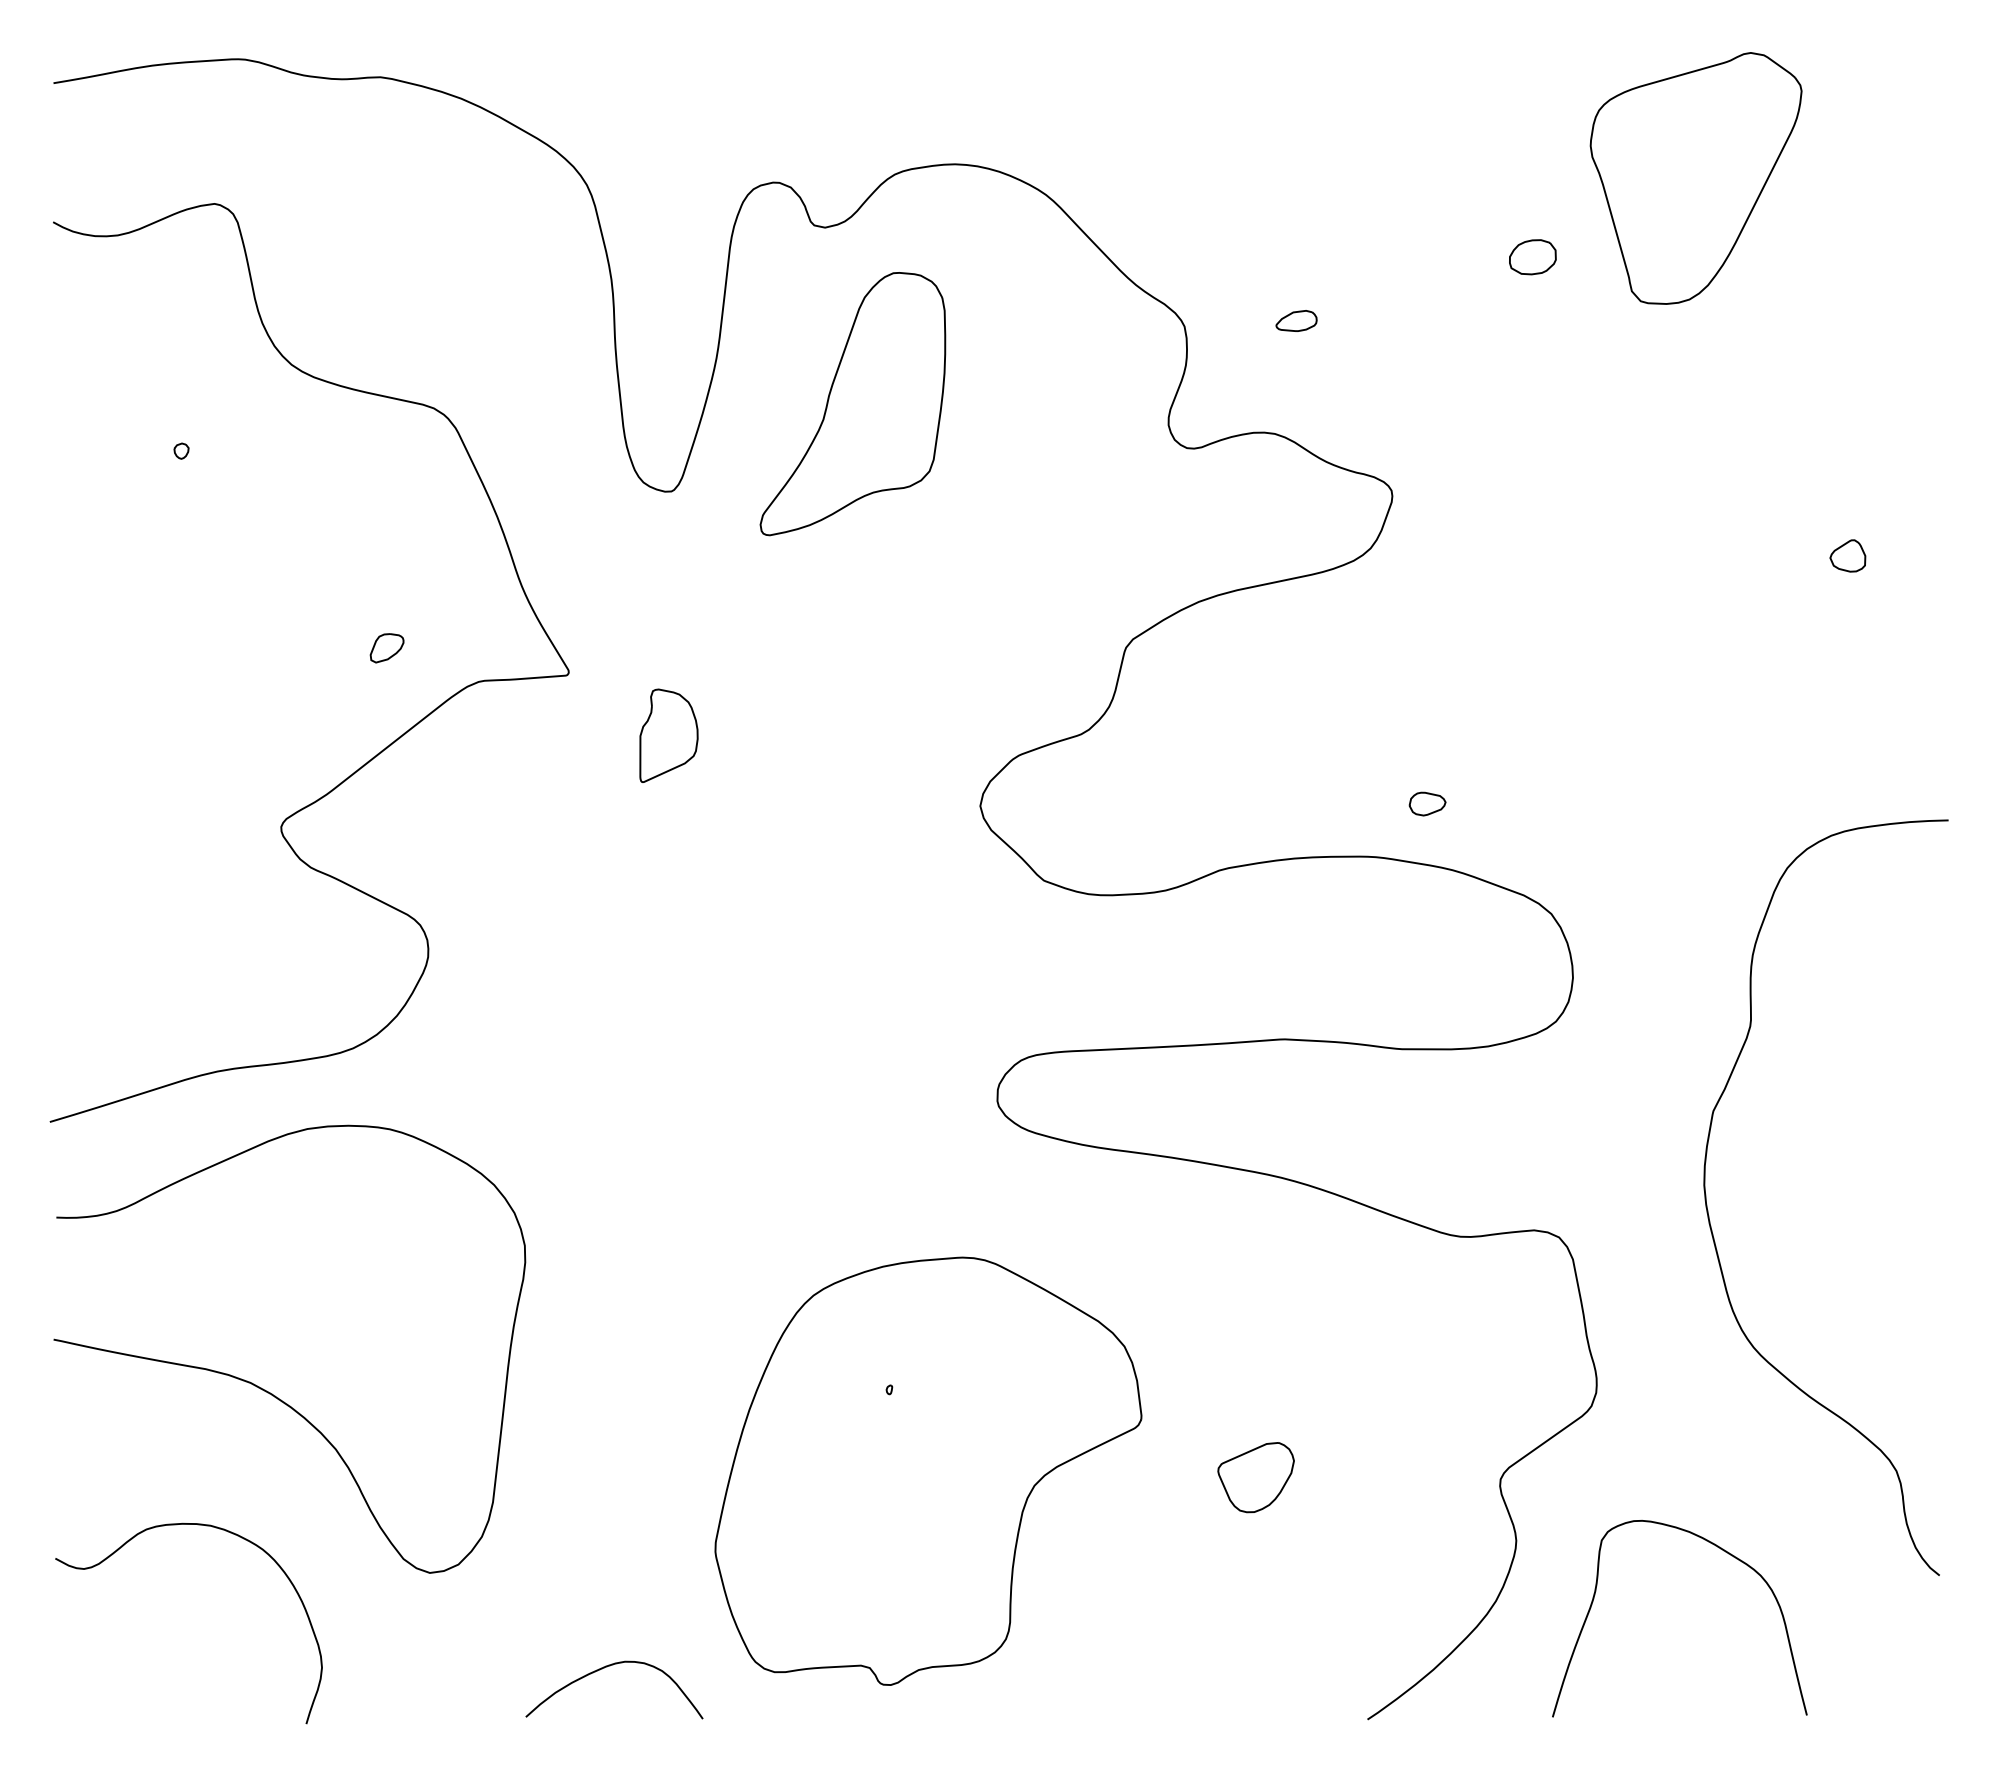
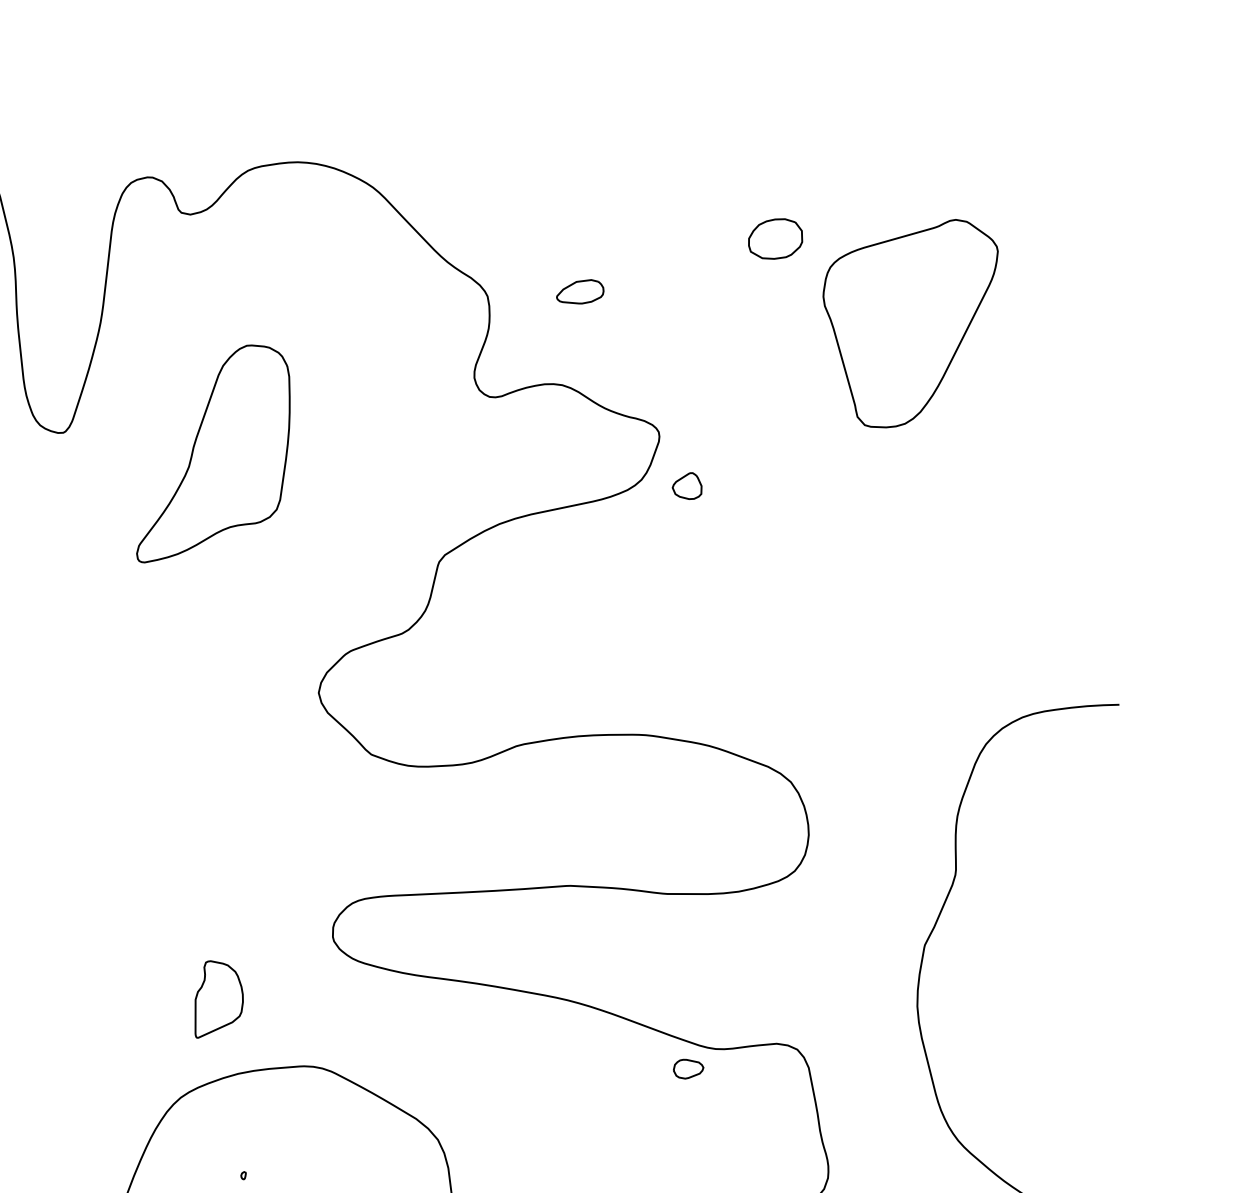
part: (1695, 178) -> (910, 323), moved
part: (1532, 257) -> (775, 239), size x1.4
part: (1296, 320) -> (580, 291), size x1.4
part: (852, 404) -> (213, 454), moved
part: (1847, 555) -> (686, 485), moved
part: (668, 735) -> (218, 999), moved
part: (1427, 803) -> (688, 1068), moved

